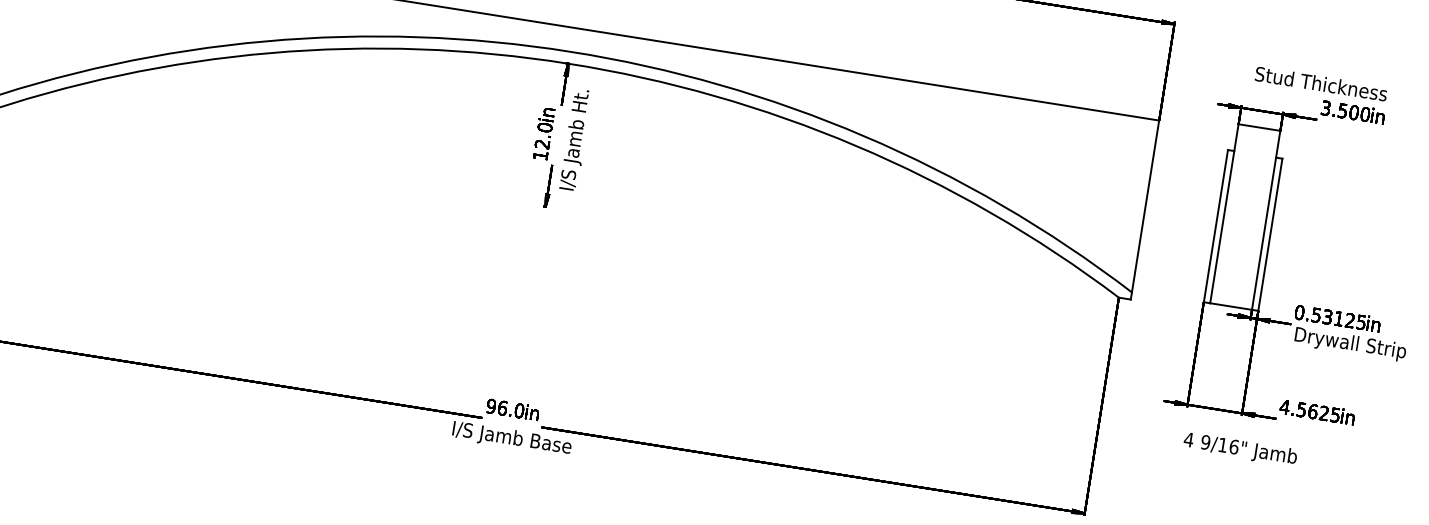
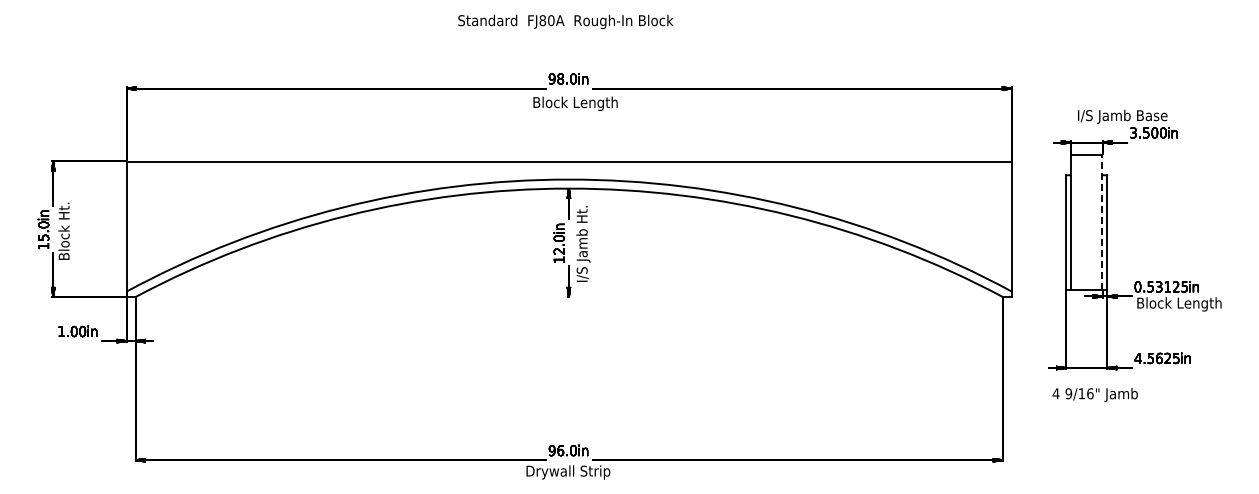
text: (1320, 85) -> (1126, 116), Stud Thickness -> I/S Jamb Base
line: (1266, 220) -> (1102, 222), solid -> dashed
text: (1350, 344) -> (1179, 304), Drywall Strip -> Block Length
text: (512, 439) -> (571, 472), I/S Jamb Base -> Drywall Strip
text: (1239, 448) -> (1094, 394), moved

